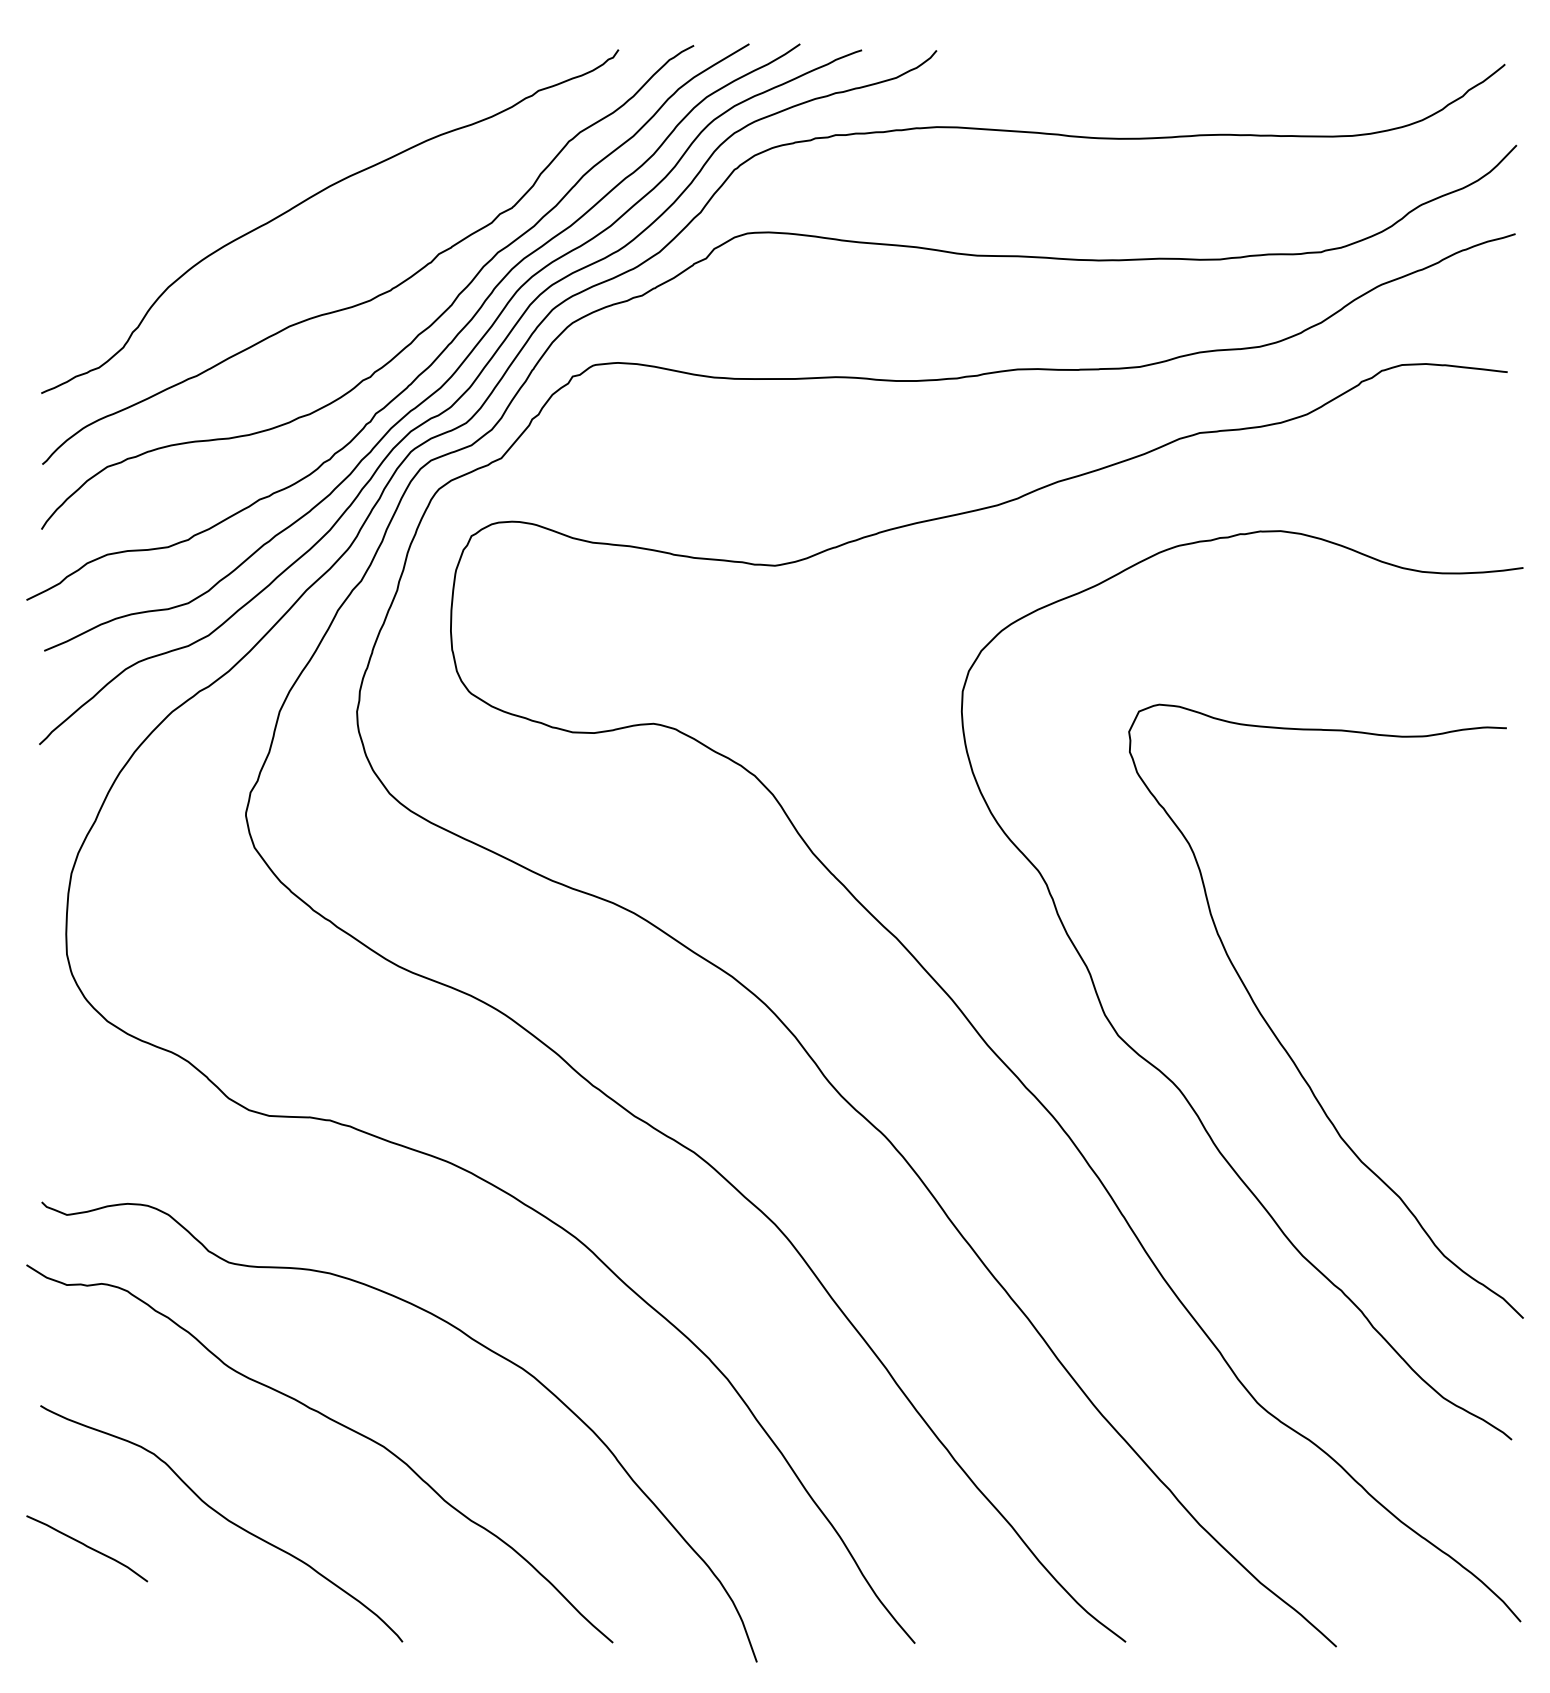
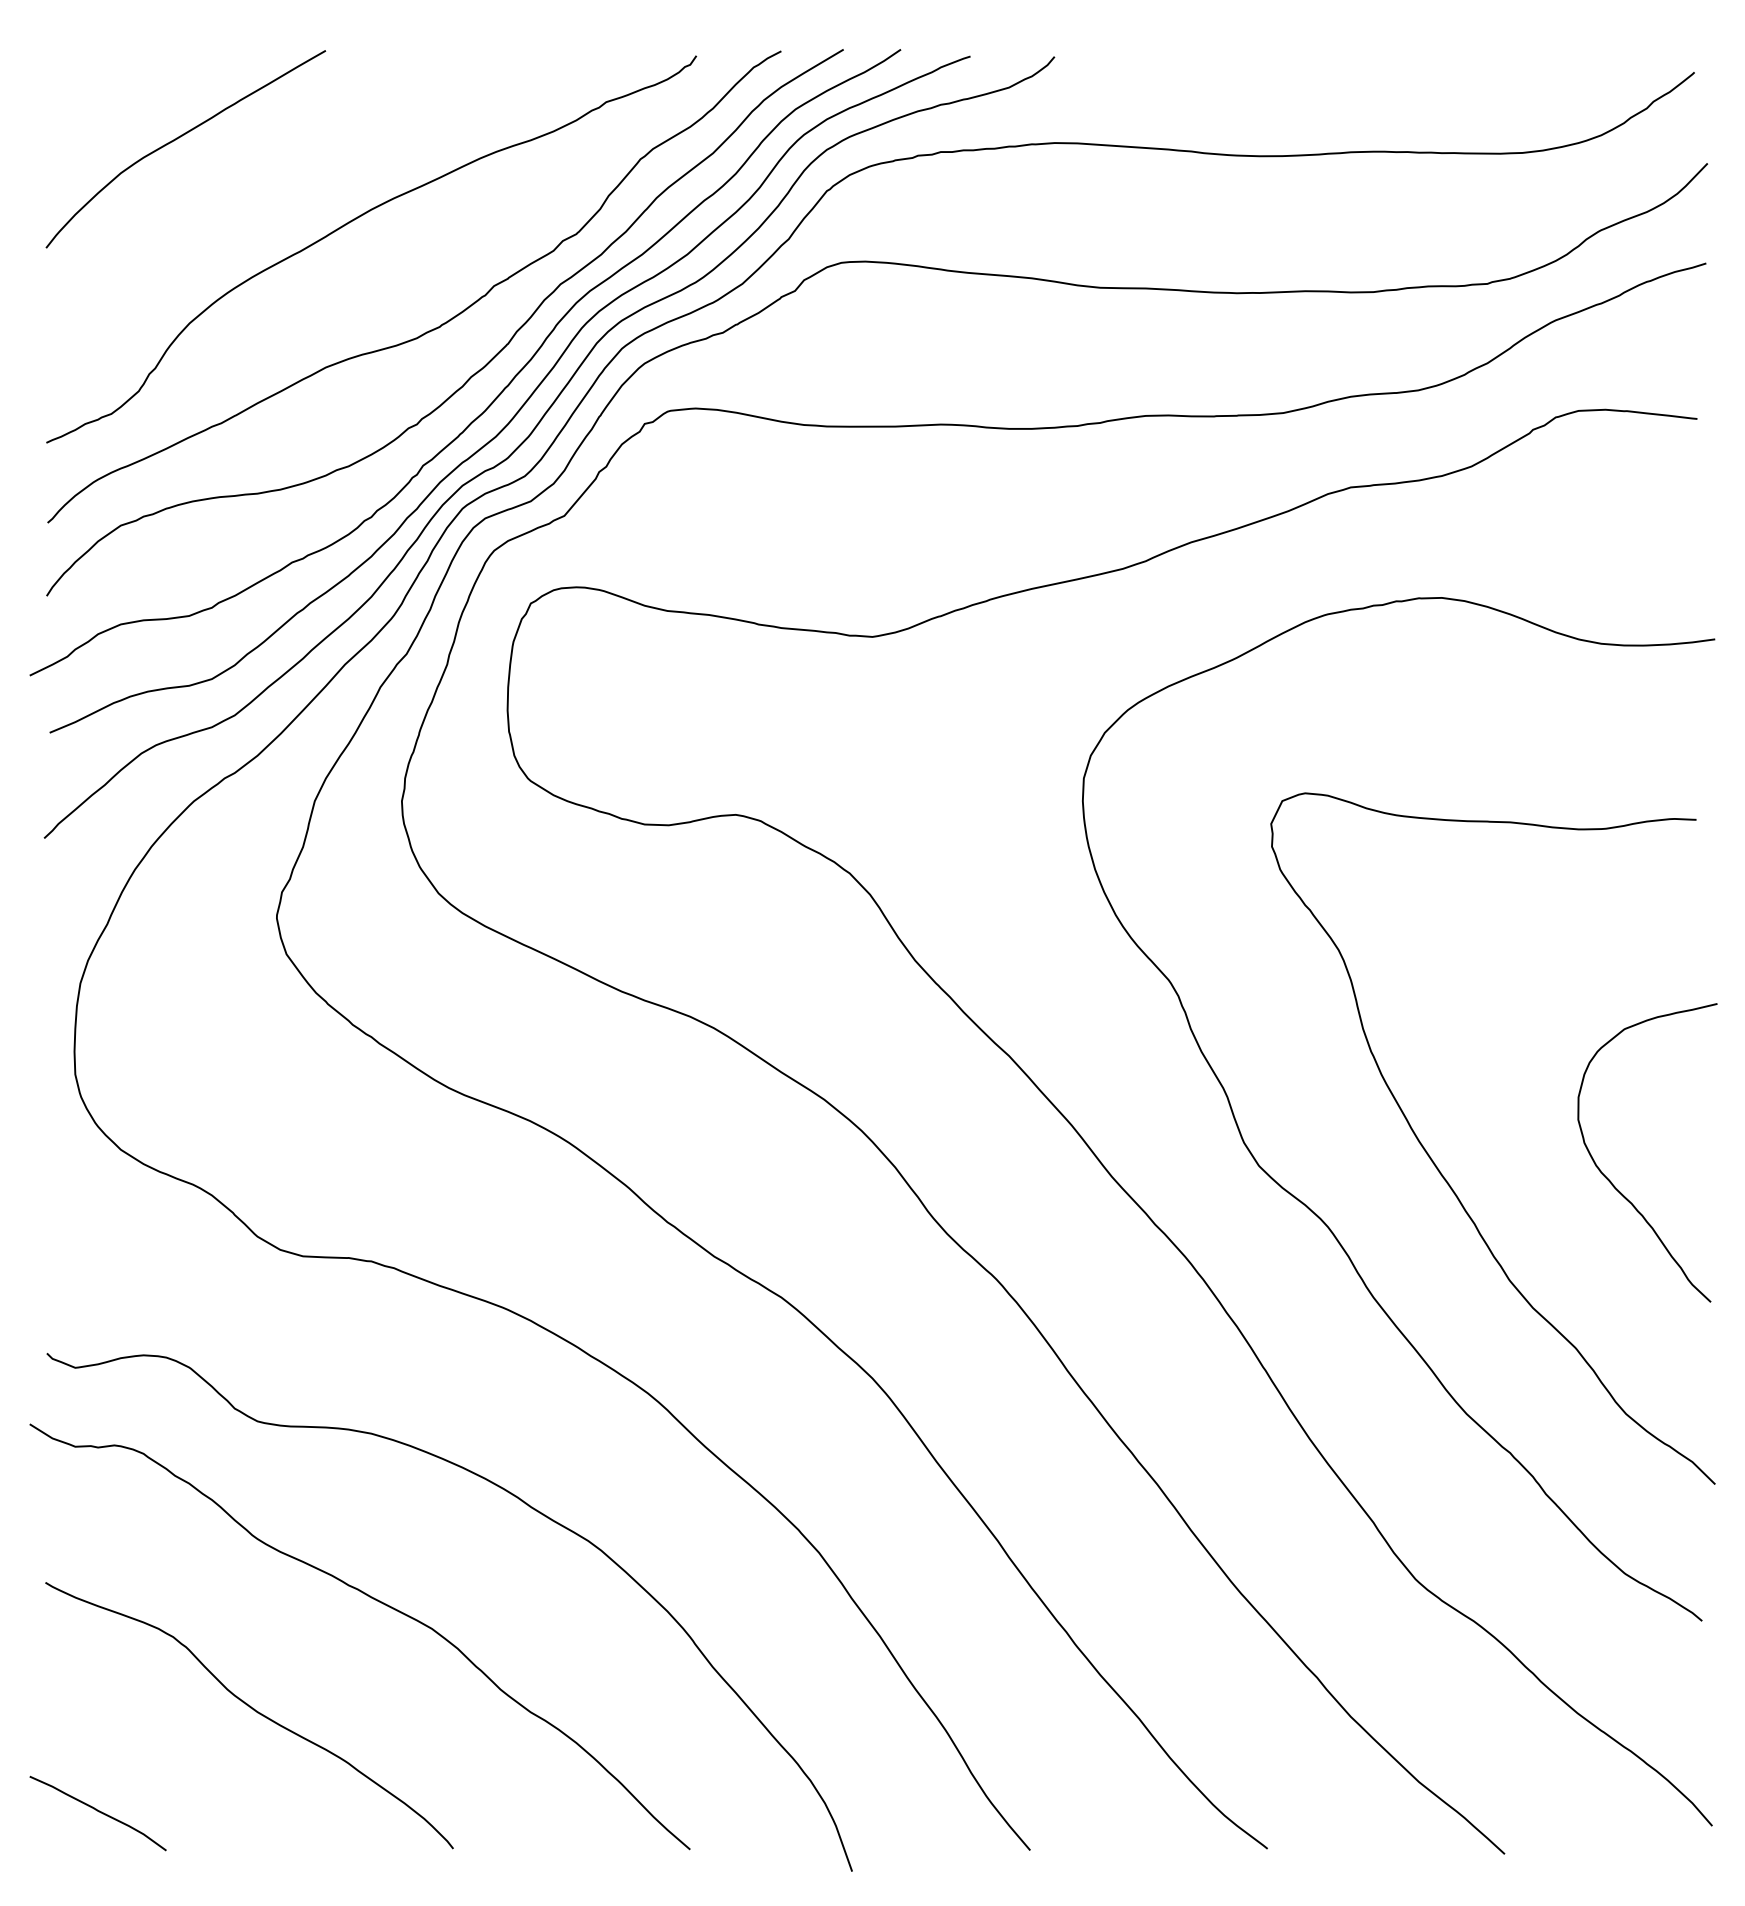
curve: (157, 124) -> (177, 140), added
curve: (1432, 1050) -> (1612, 1182), added
curve: (87, 1547) -> (98, 1812), moved

